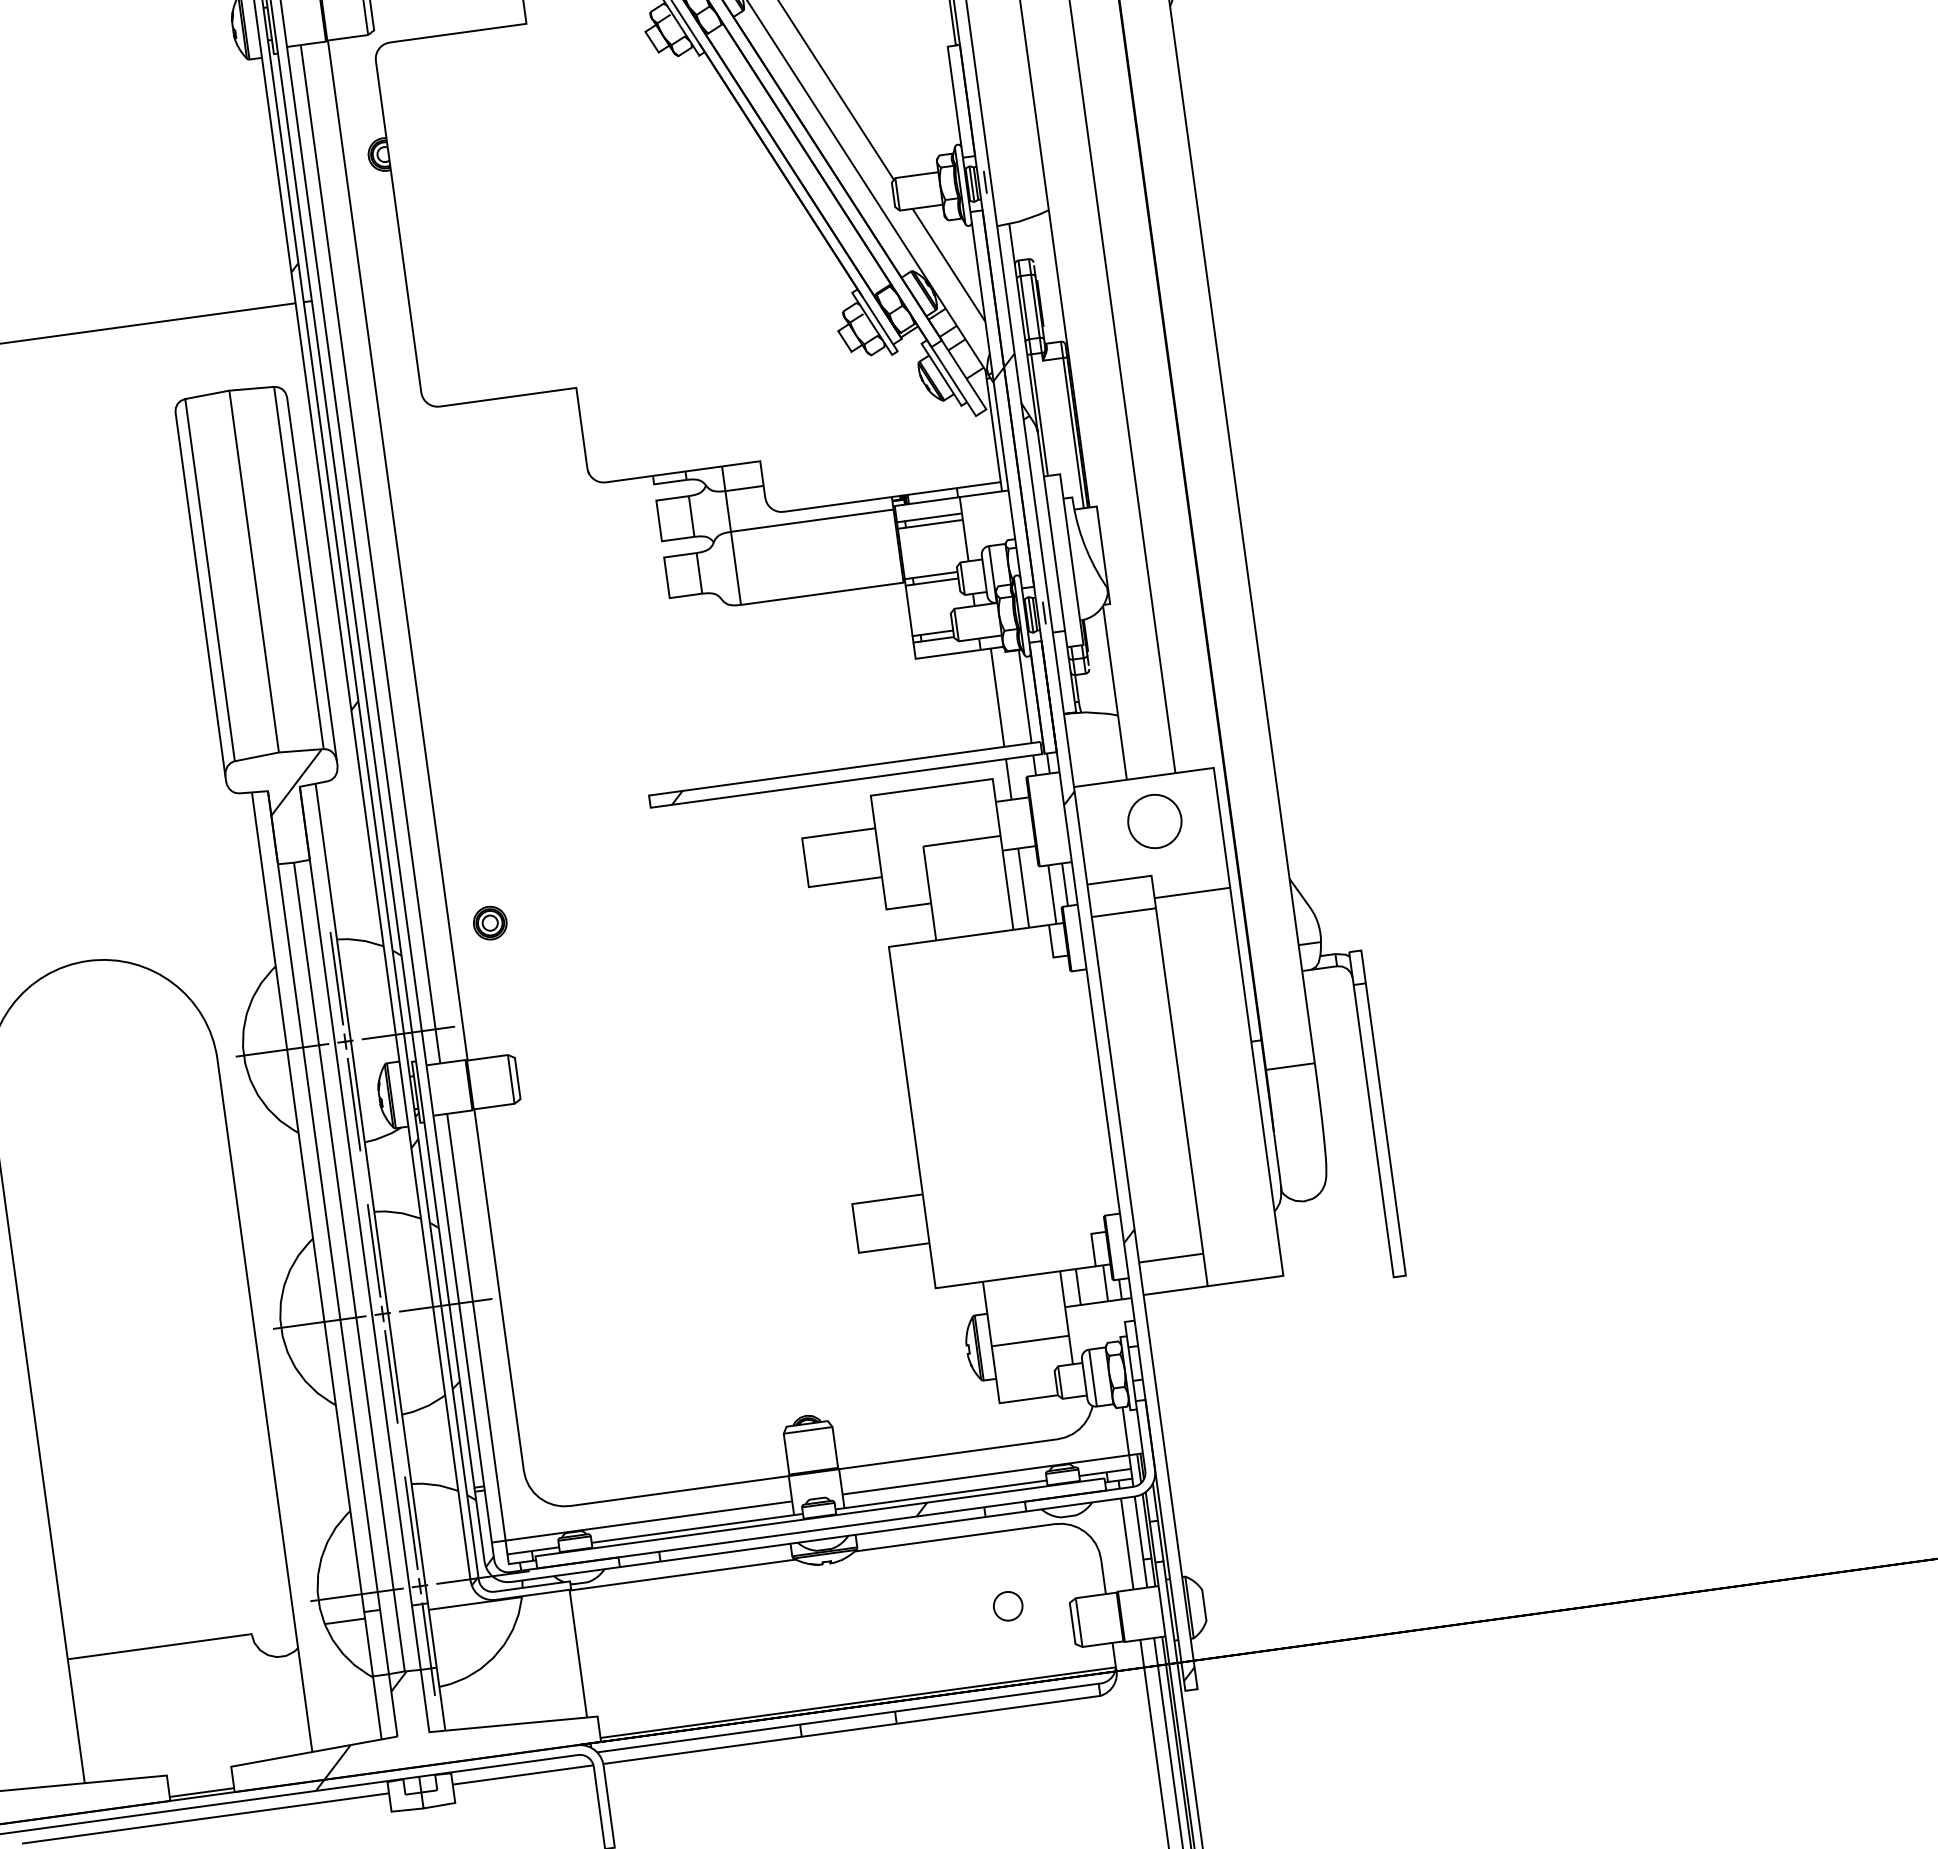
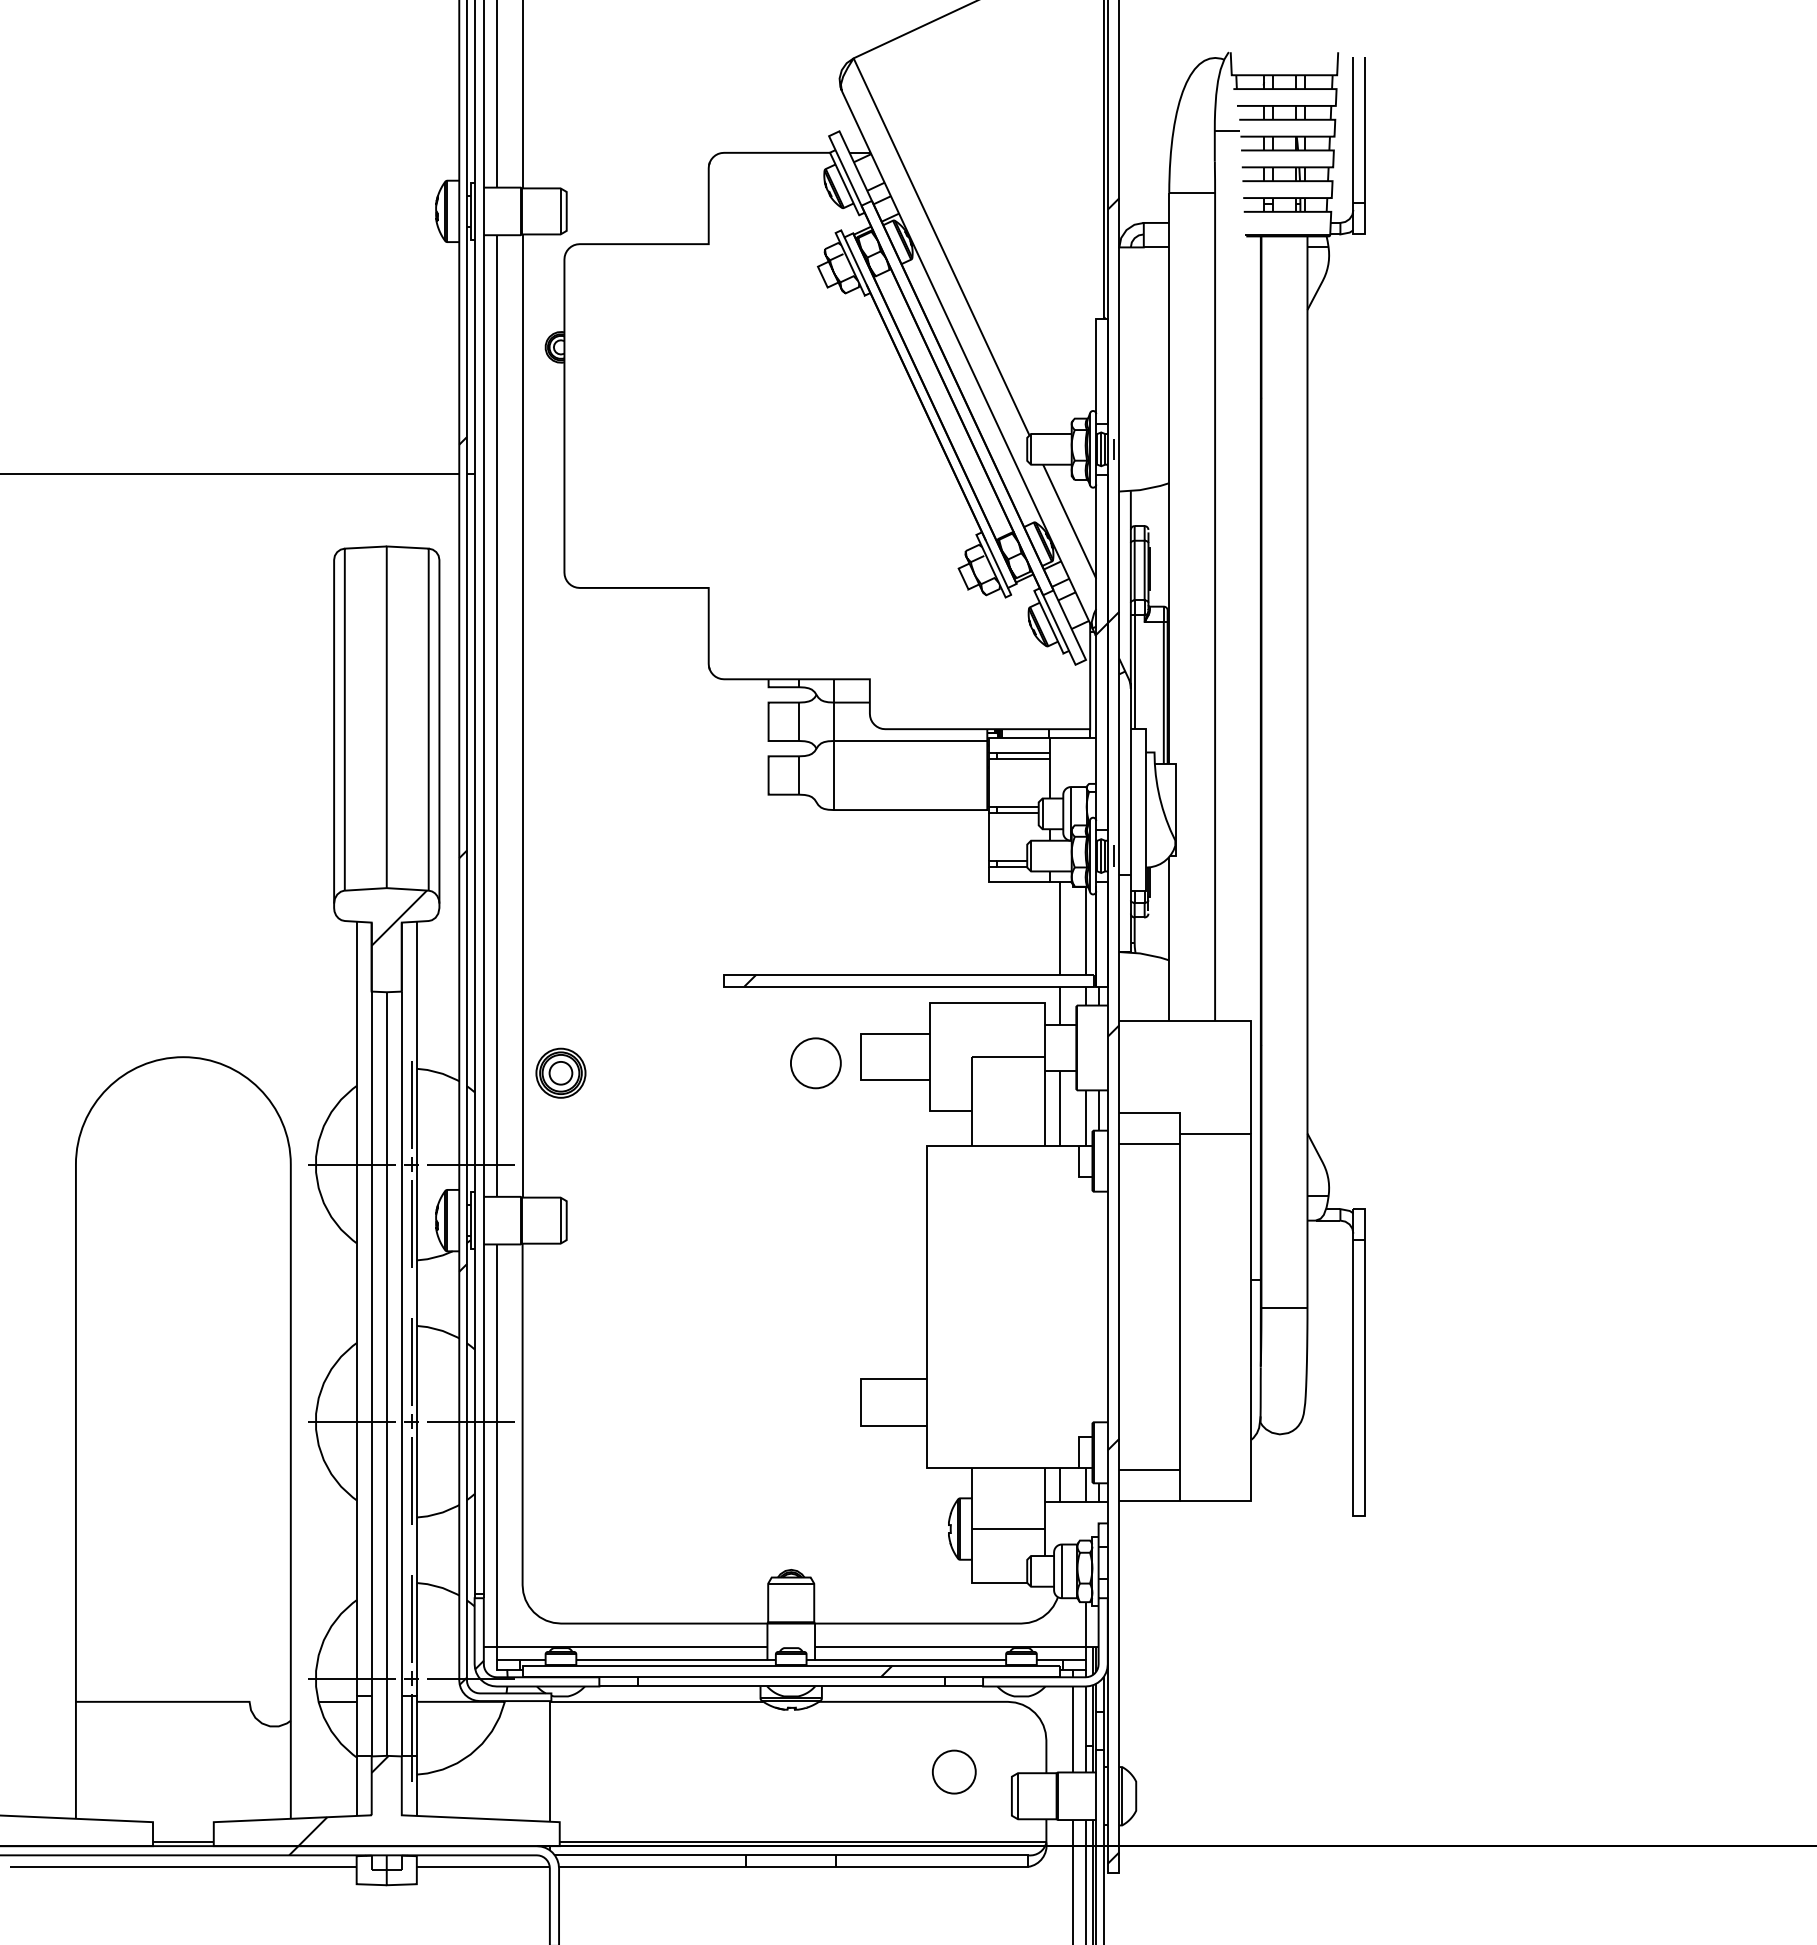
circle: (1154, 821) -> (815, 1063), moved
part: (489, 922) -> (560, 1072), size x1.6
circle: (1007, 1605) -> (953, 1771), size x1.6

